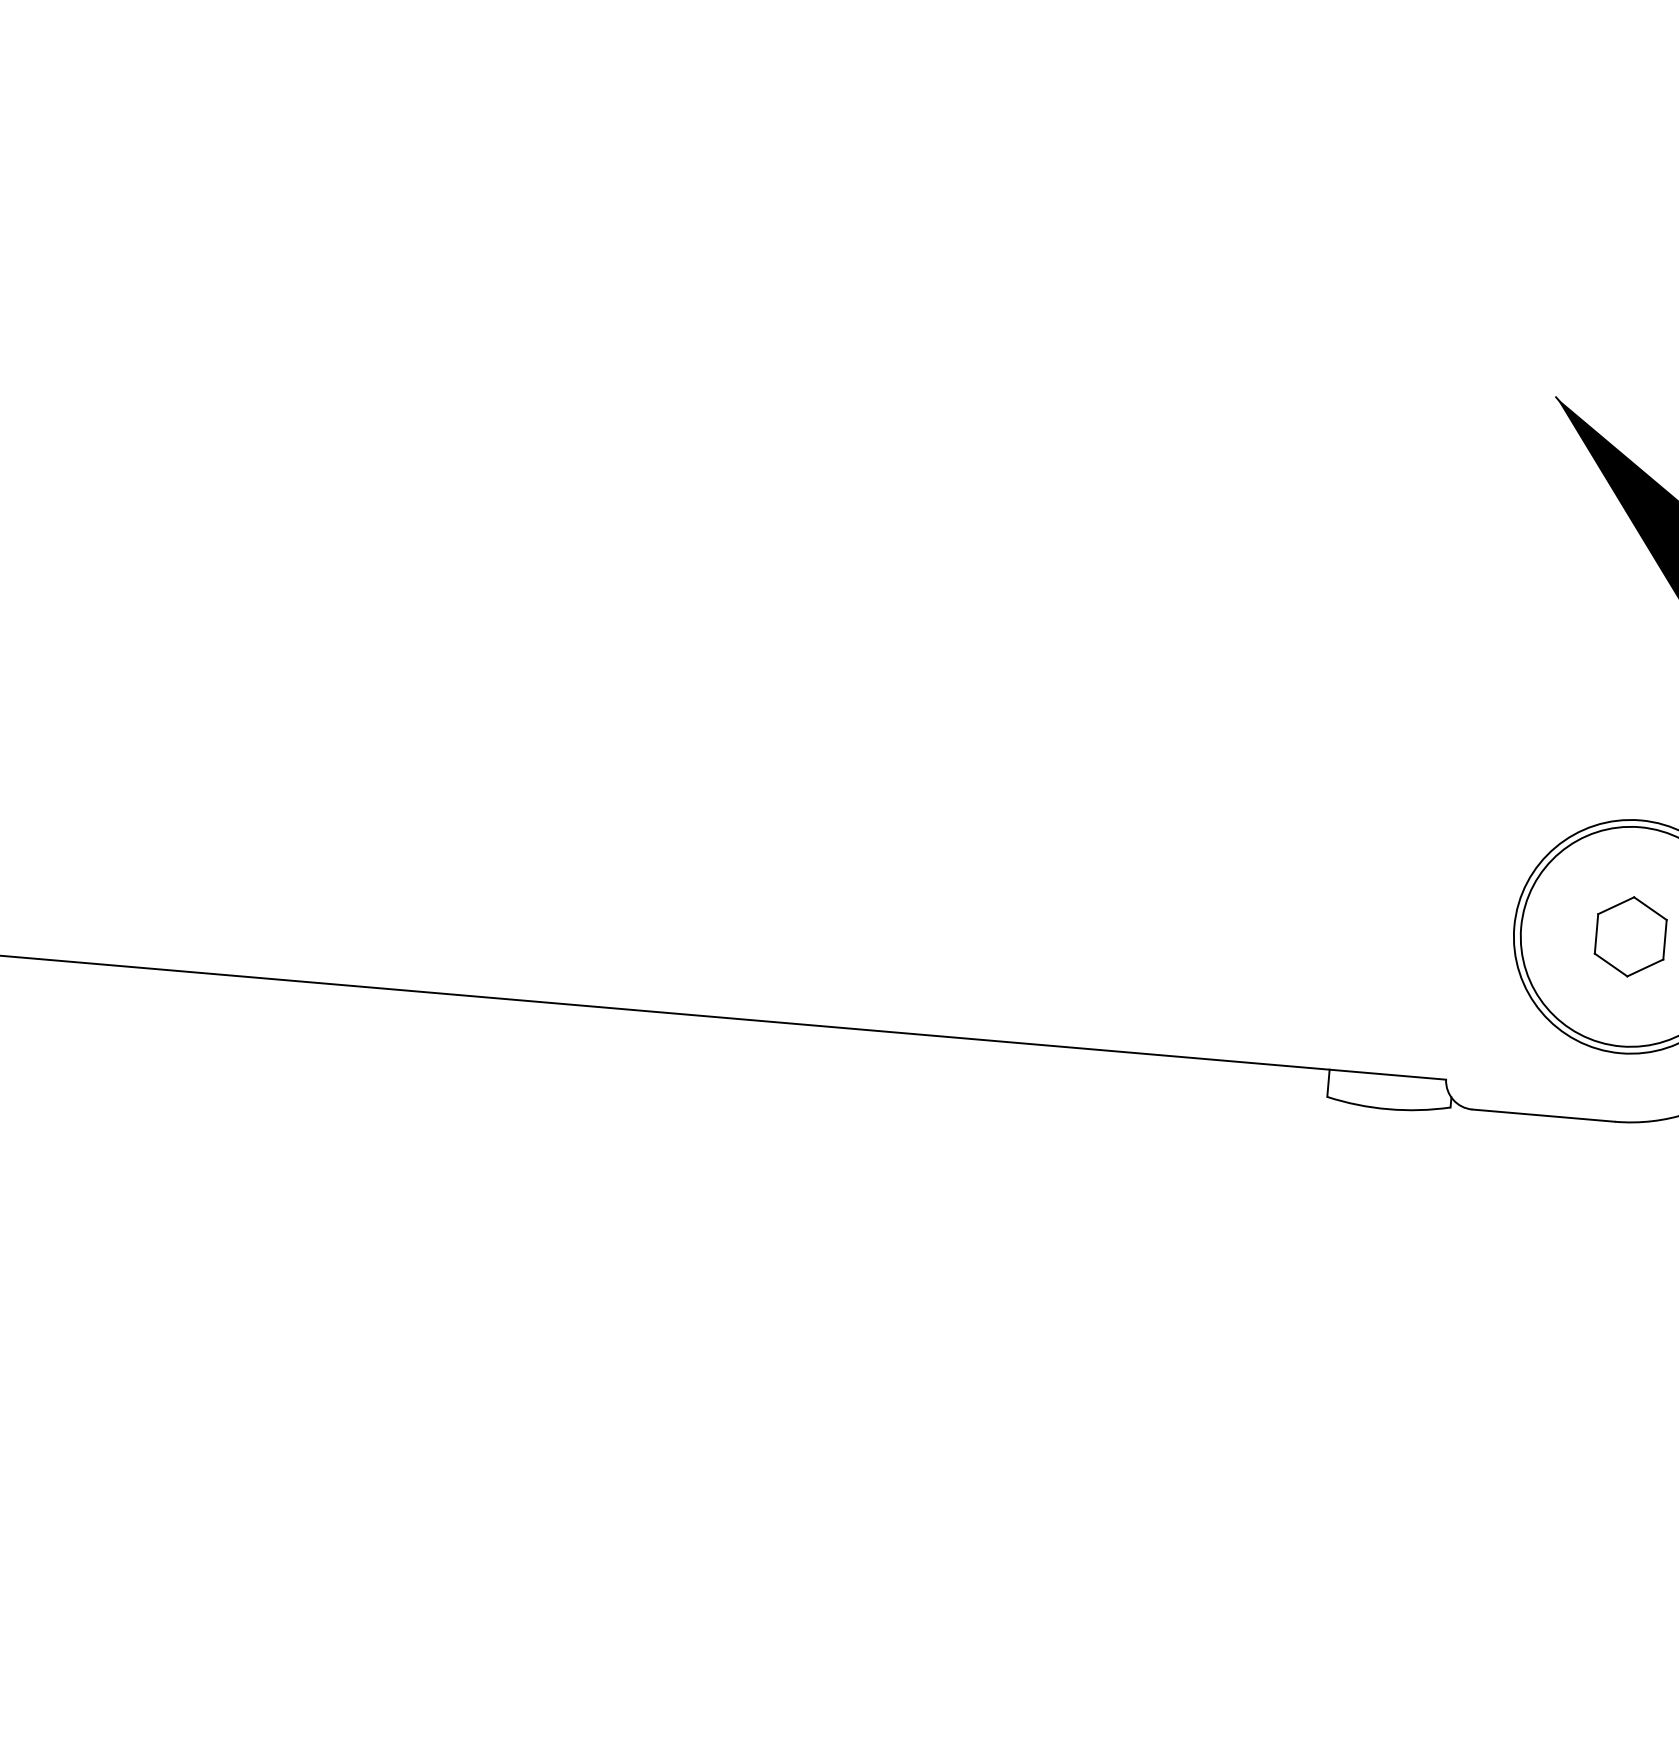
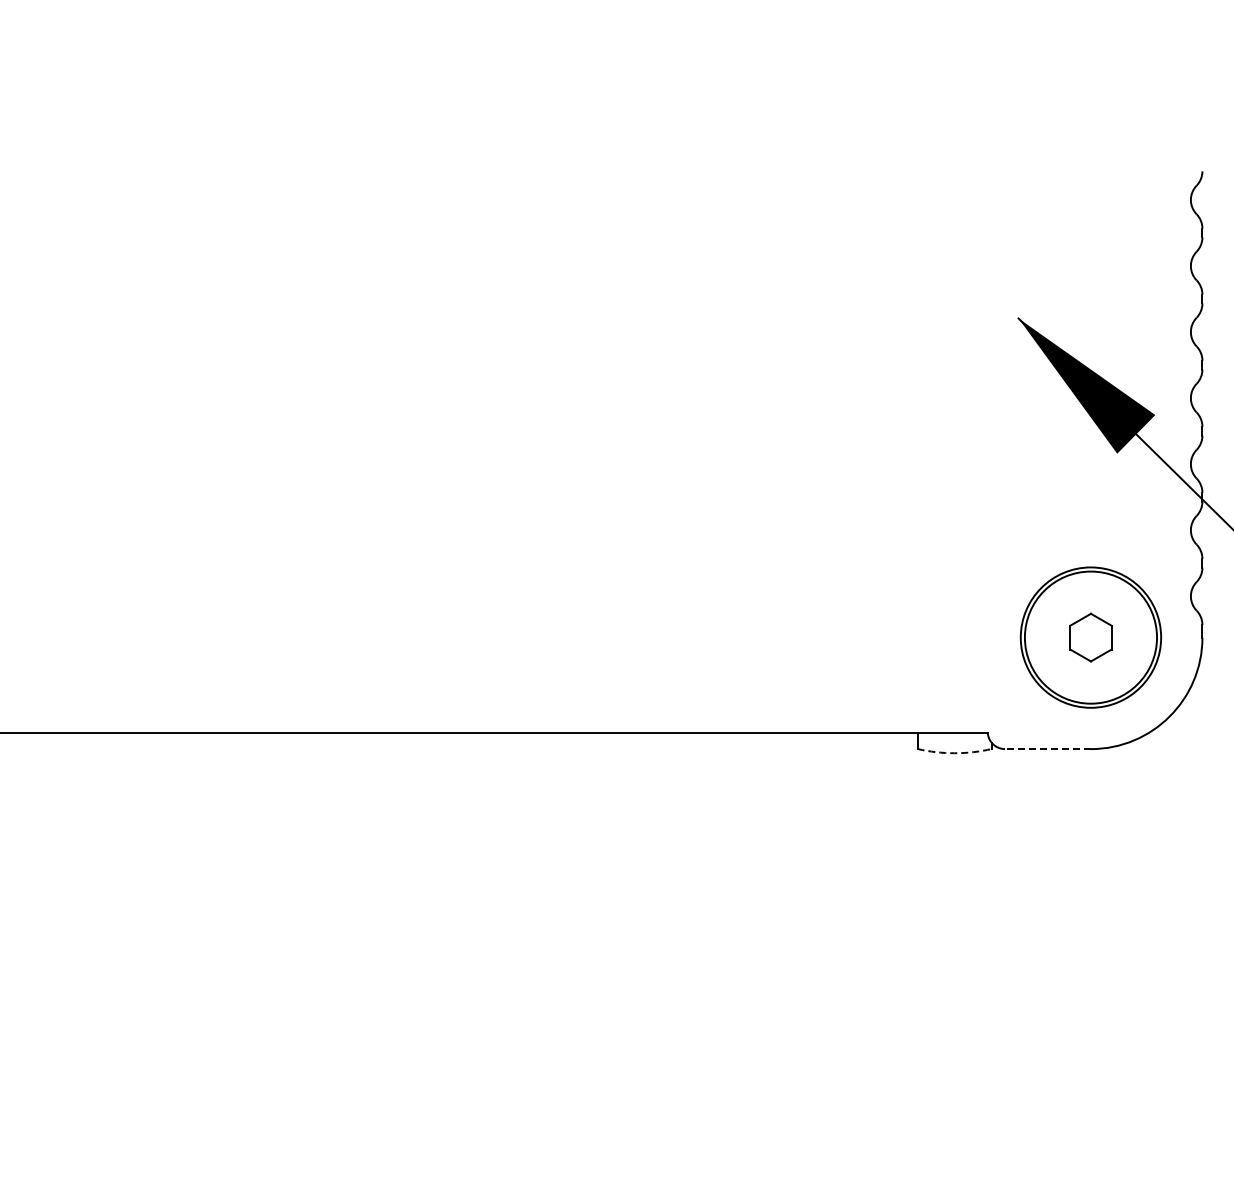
arc: (1387, 1109) -> (954, 753), solid -> dashed
line: (1544, 1116) -> (1048, 749), solid -> dashed

